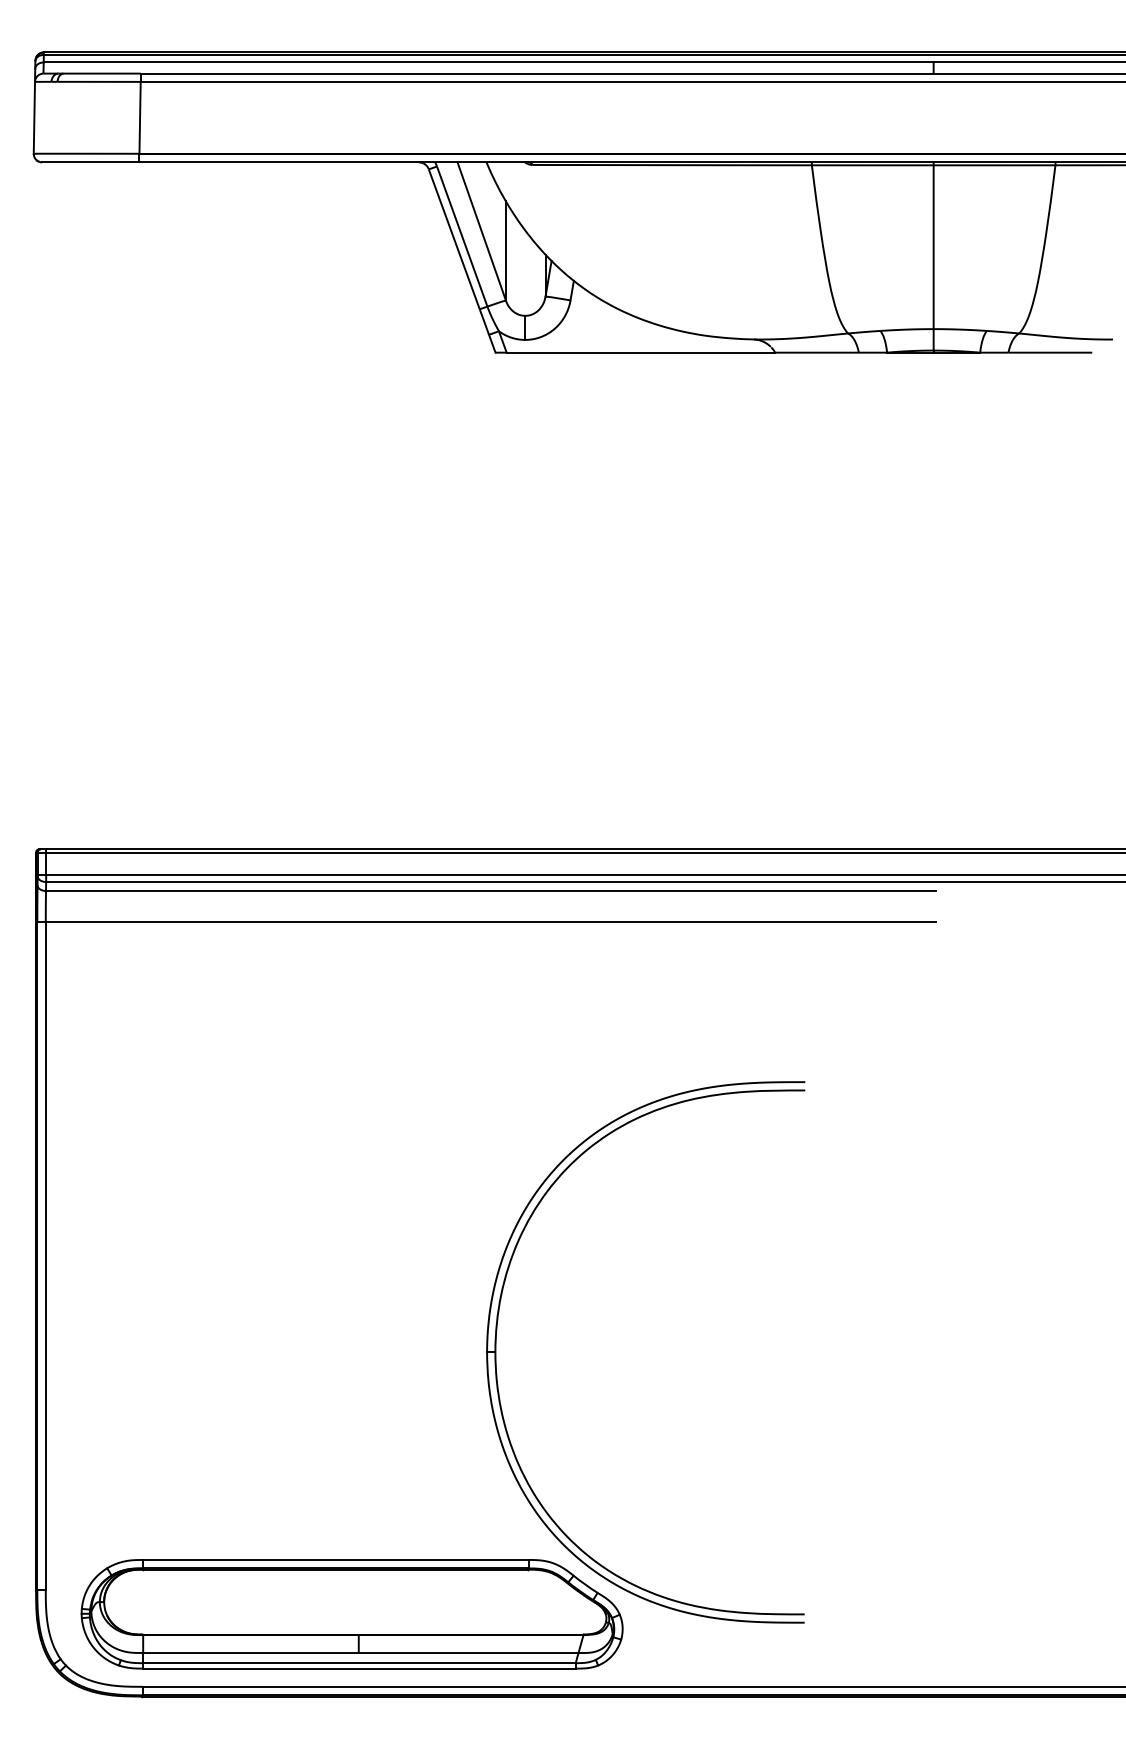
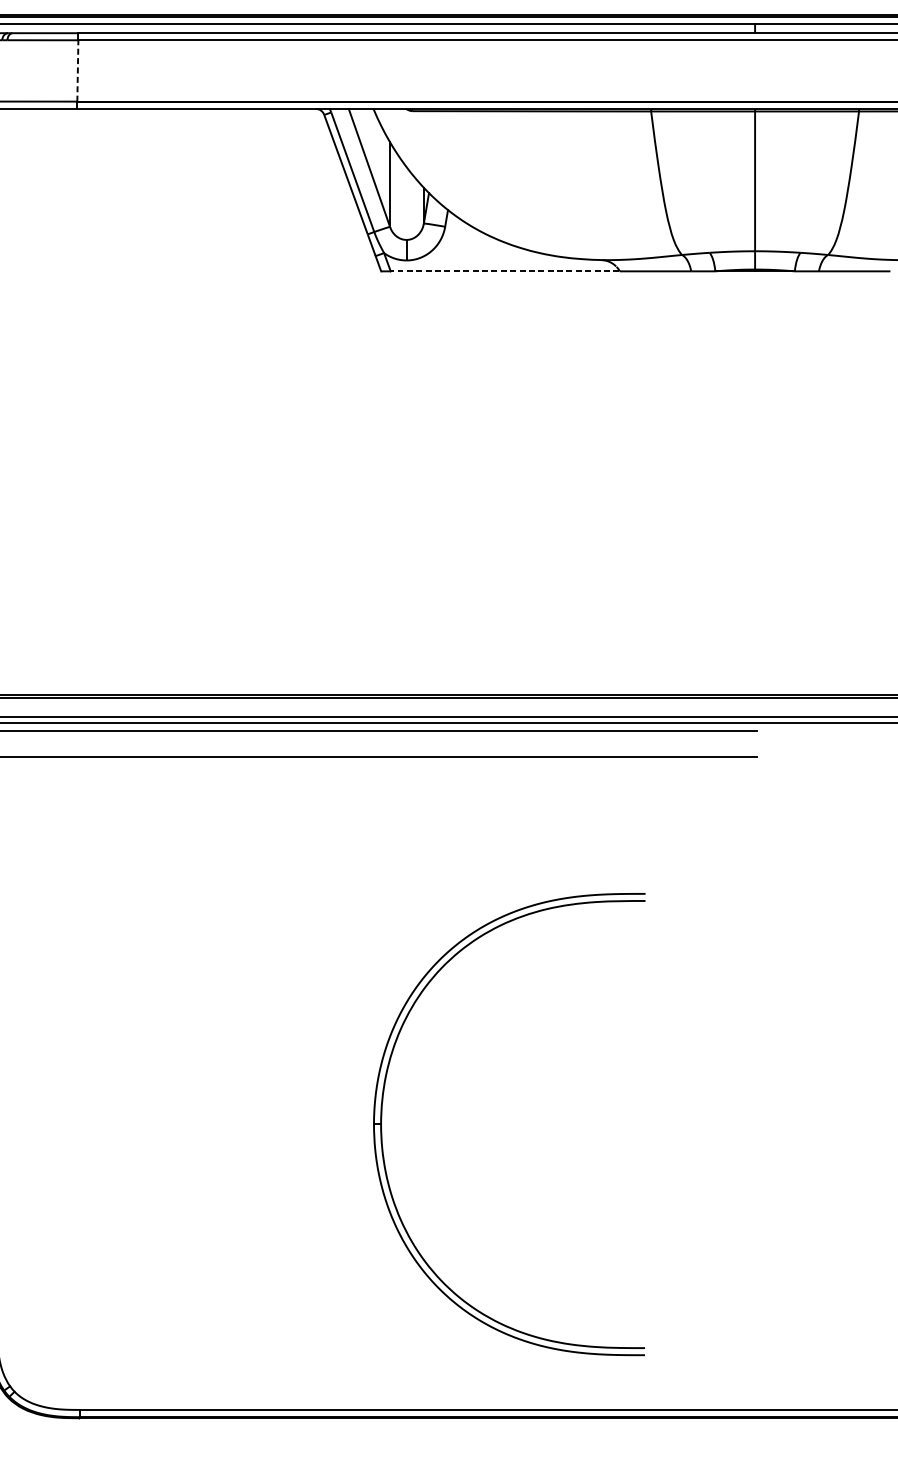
line: (140, 117) -> (78, 70), solid -> dashed
line: (640, 352) -> (504, 271), solid -> dashed
part: (351, 1614) -> (258, 1348), removed

